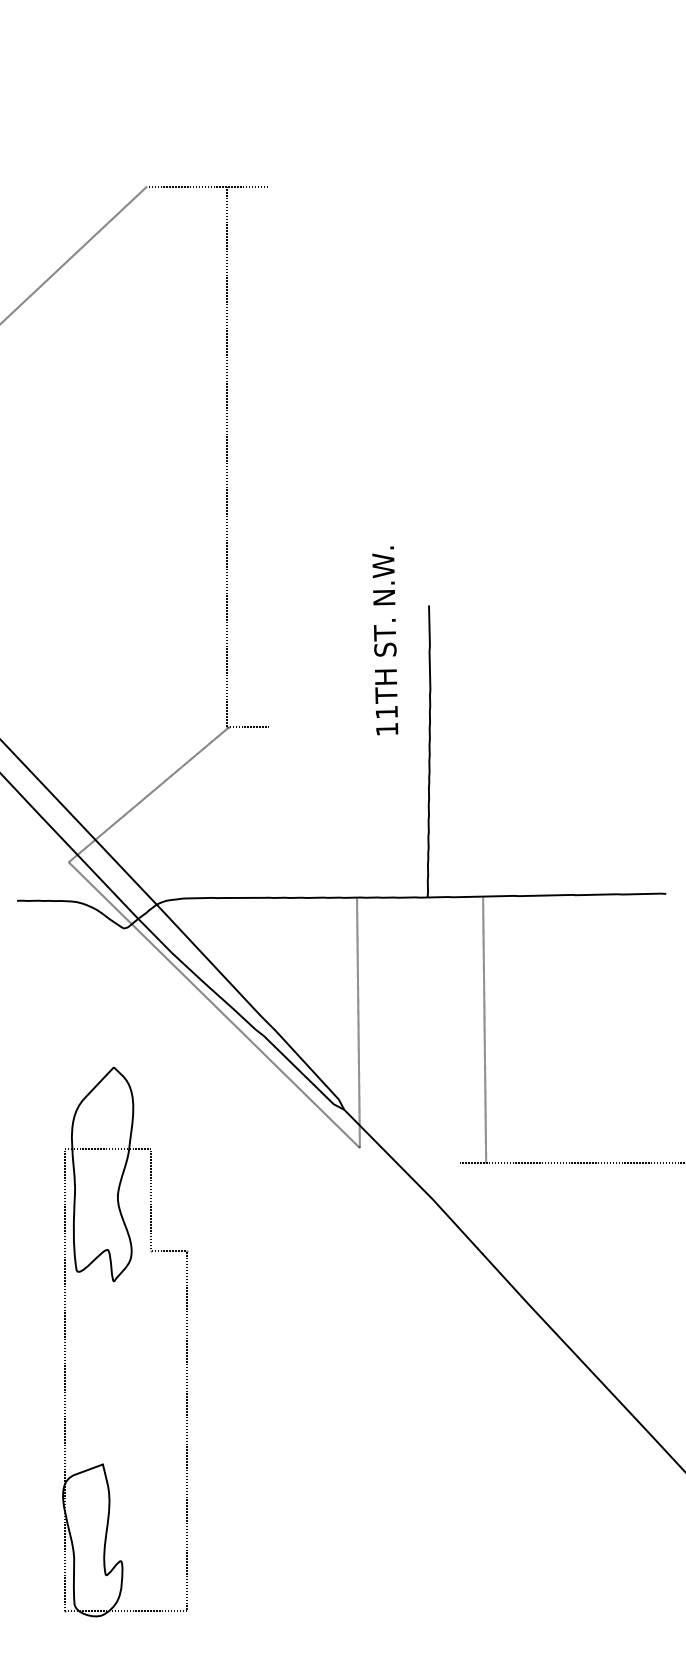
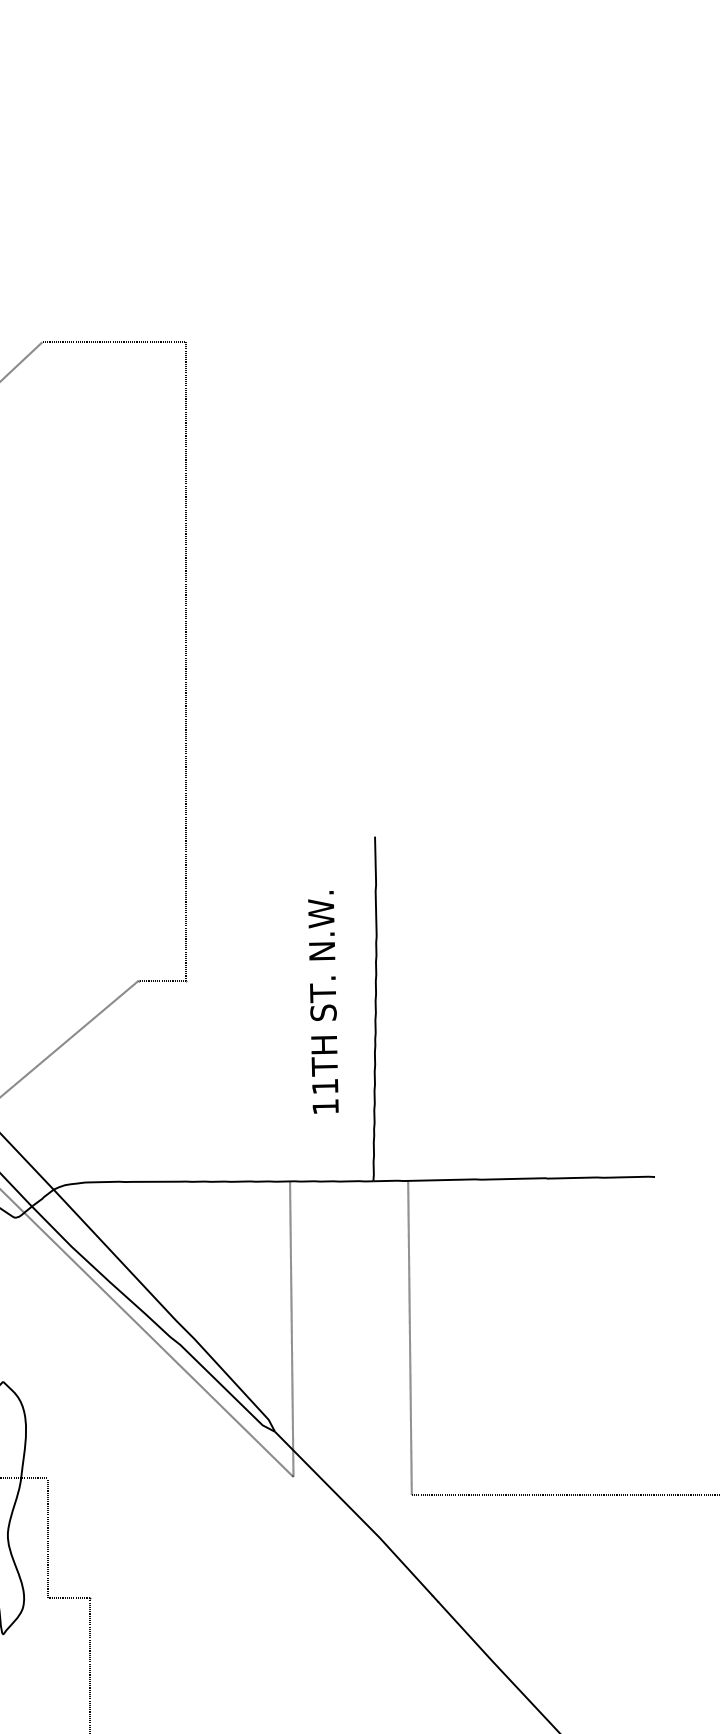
line: (227, 456) -> (186, 660), moved
text: (385, 640) -> (323, 1001), moved
line: (484, 1030) -> (409, 1338), moved

